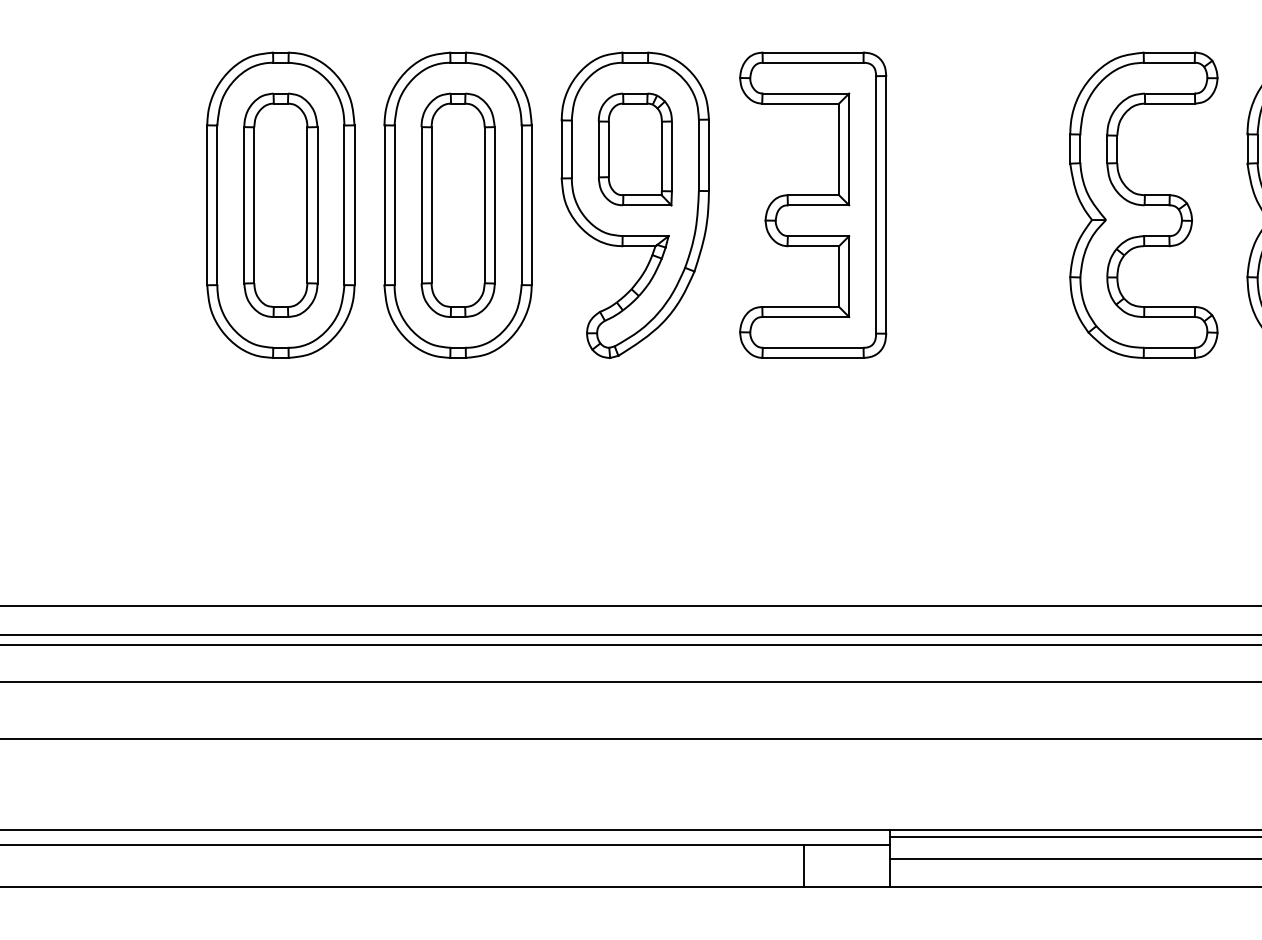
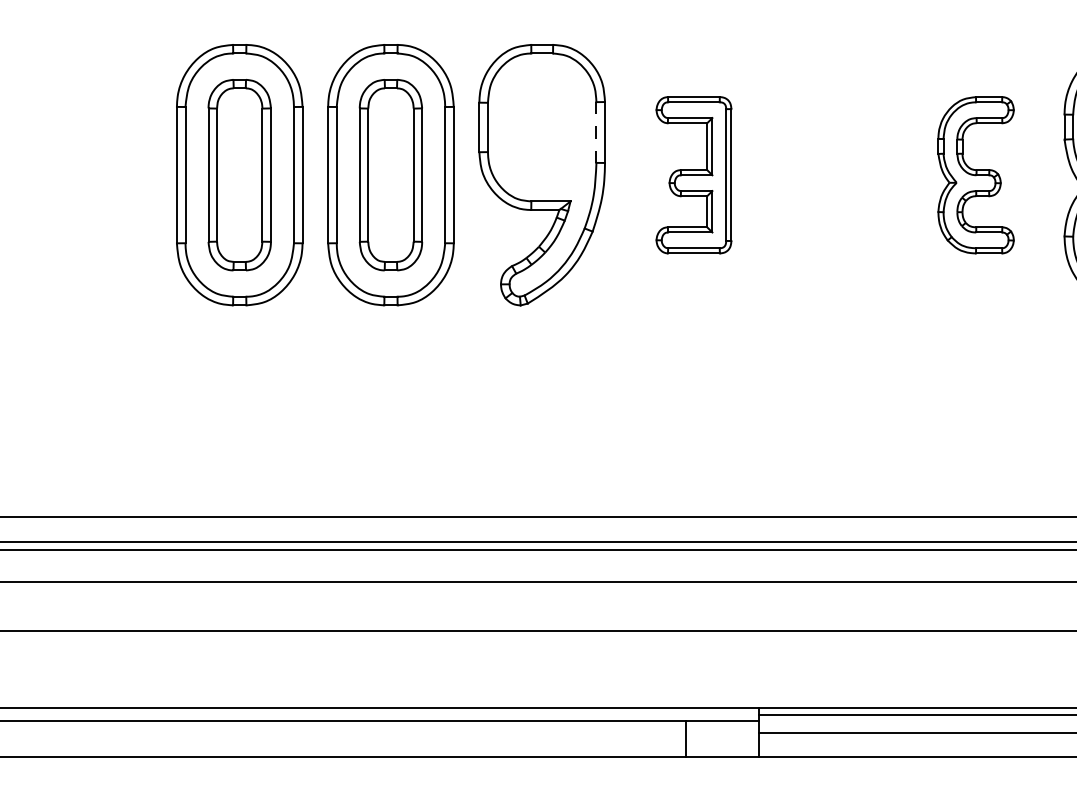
part: (635, 149) -> (542, 127), removed
line: (698, 156) -> (596, 133), solid -> dashed
part: (812, 205) -> (693, 175), size x0.6
part: (1143, 205) -> (975, 175), size x0.6

